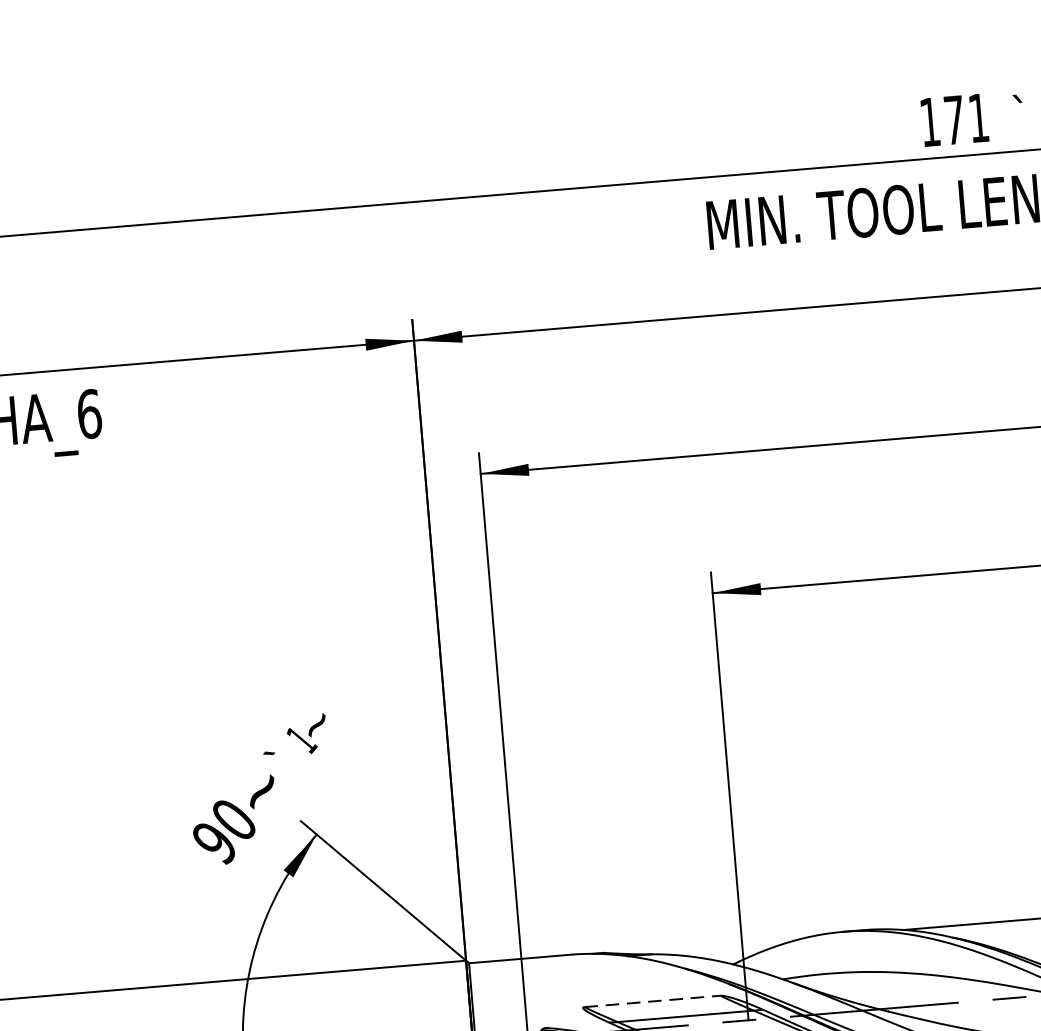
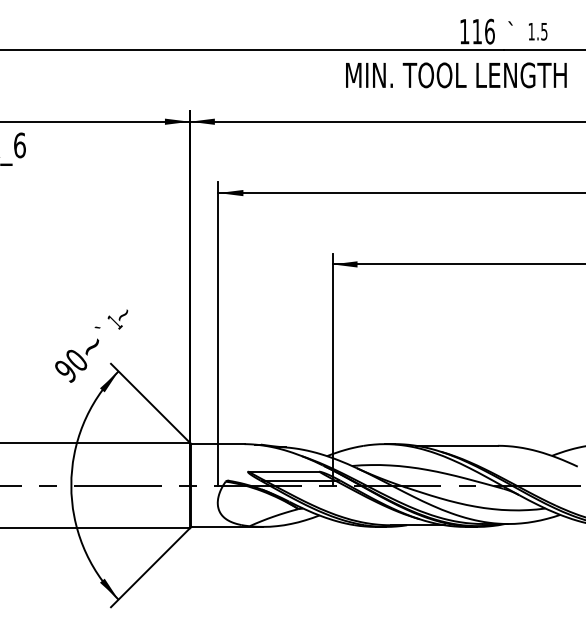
text: (966, 118) -> (483, 31), 171 -> 116
line: (653, 1000) -> (284, 471), dashed -> solid

